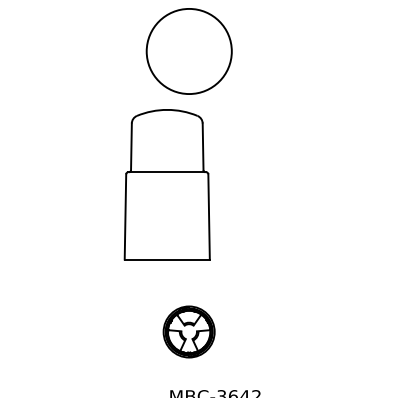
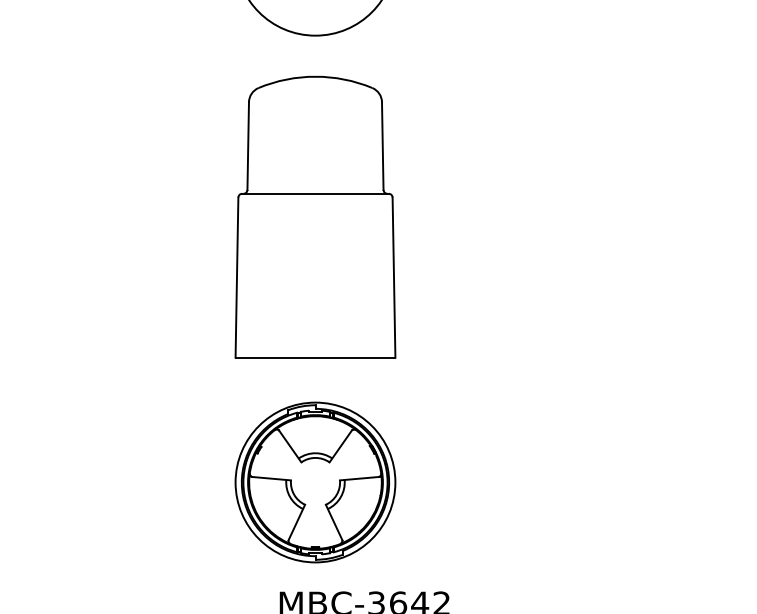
part: (166, 184) -> (314, 216), moved
part: (188, 331) -> (314, 481), size x1.67

